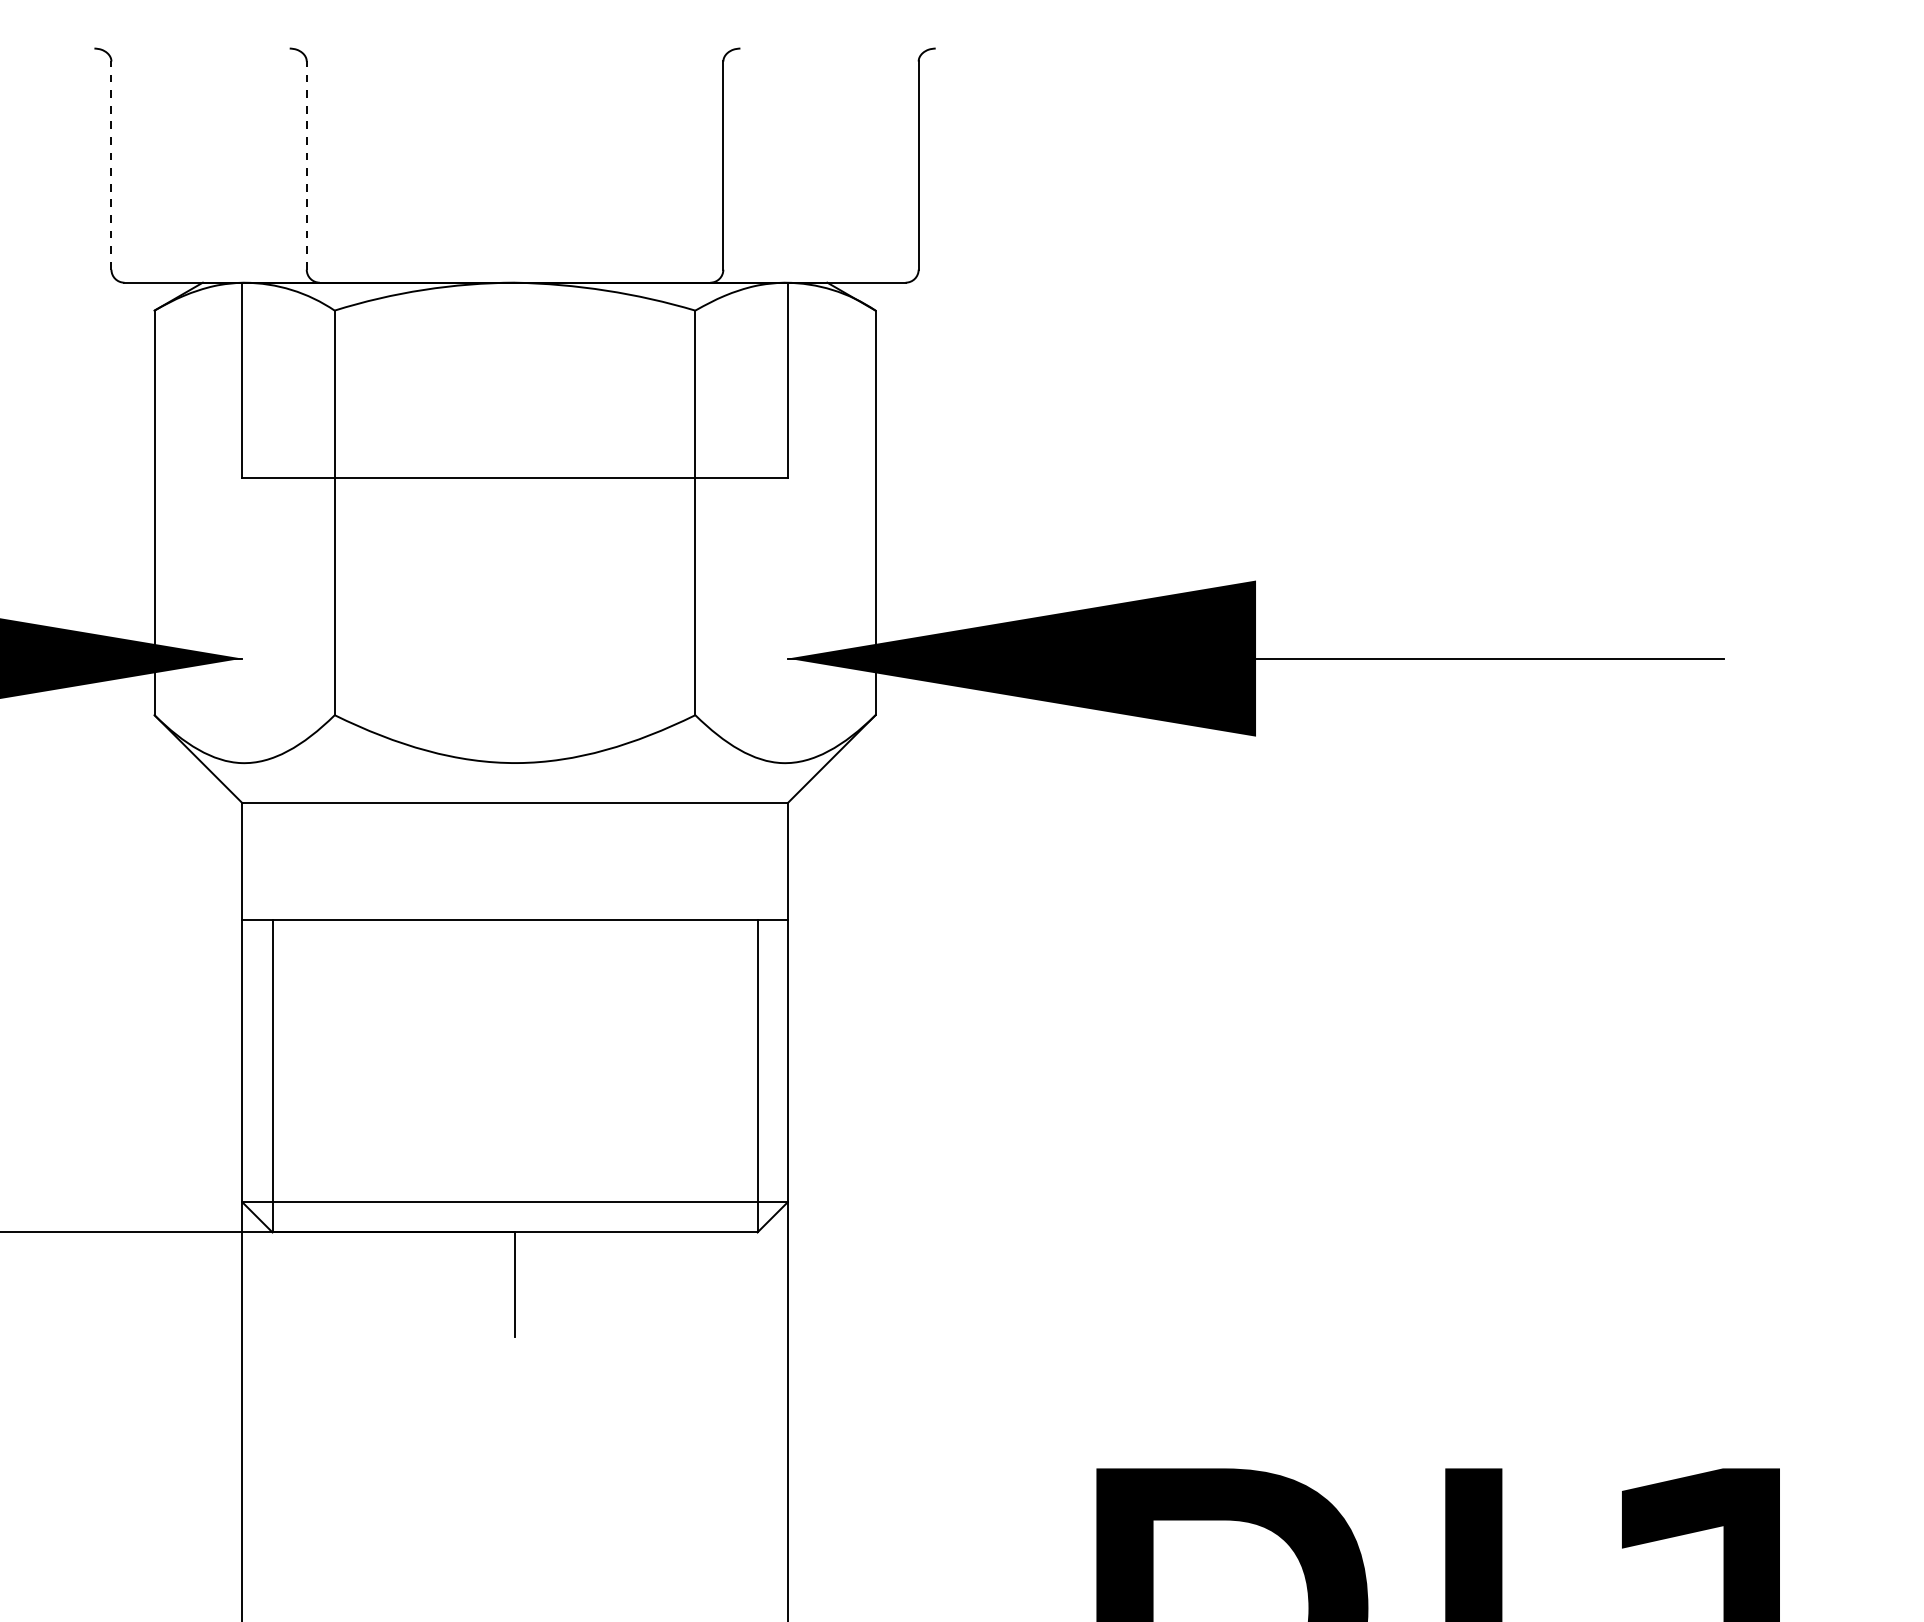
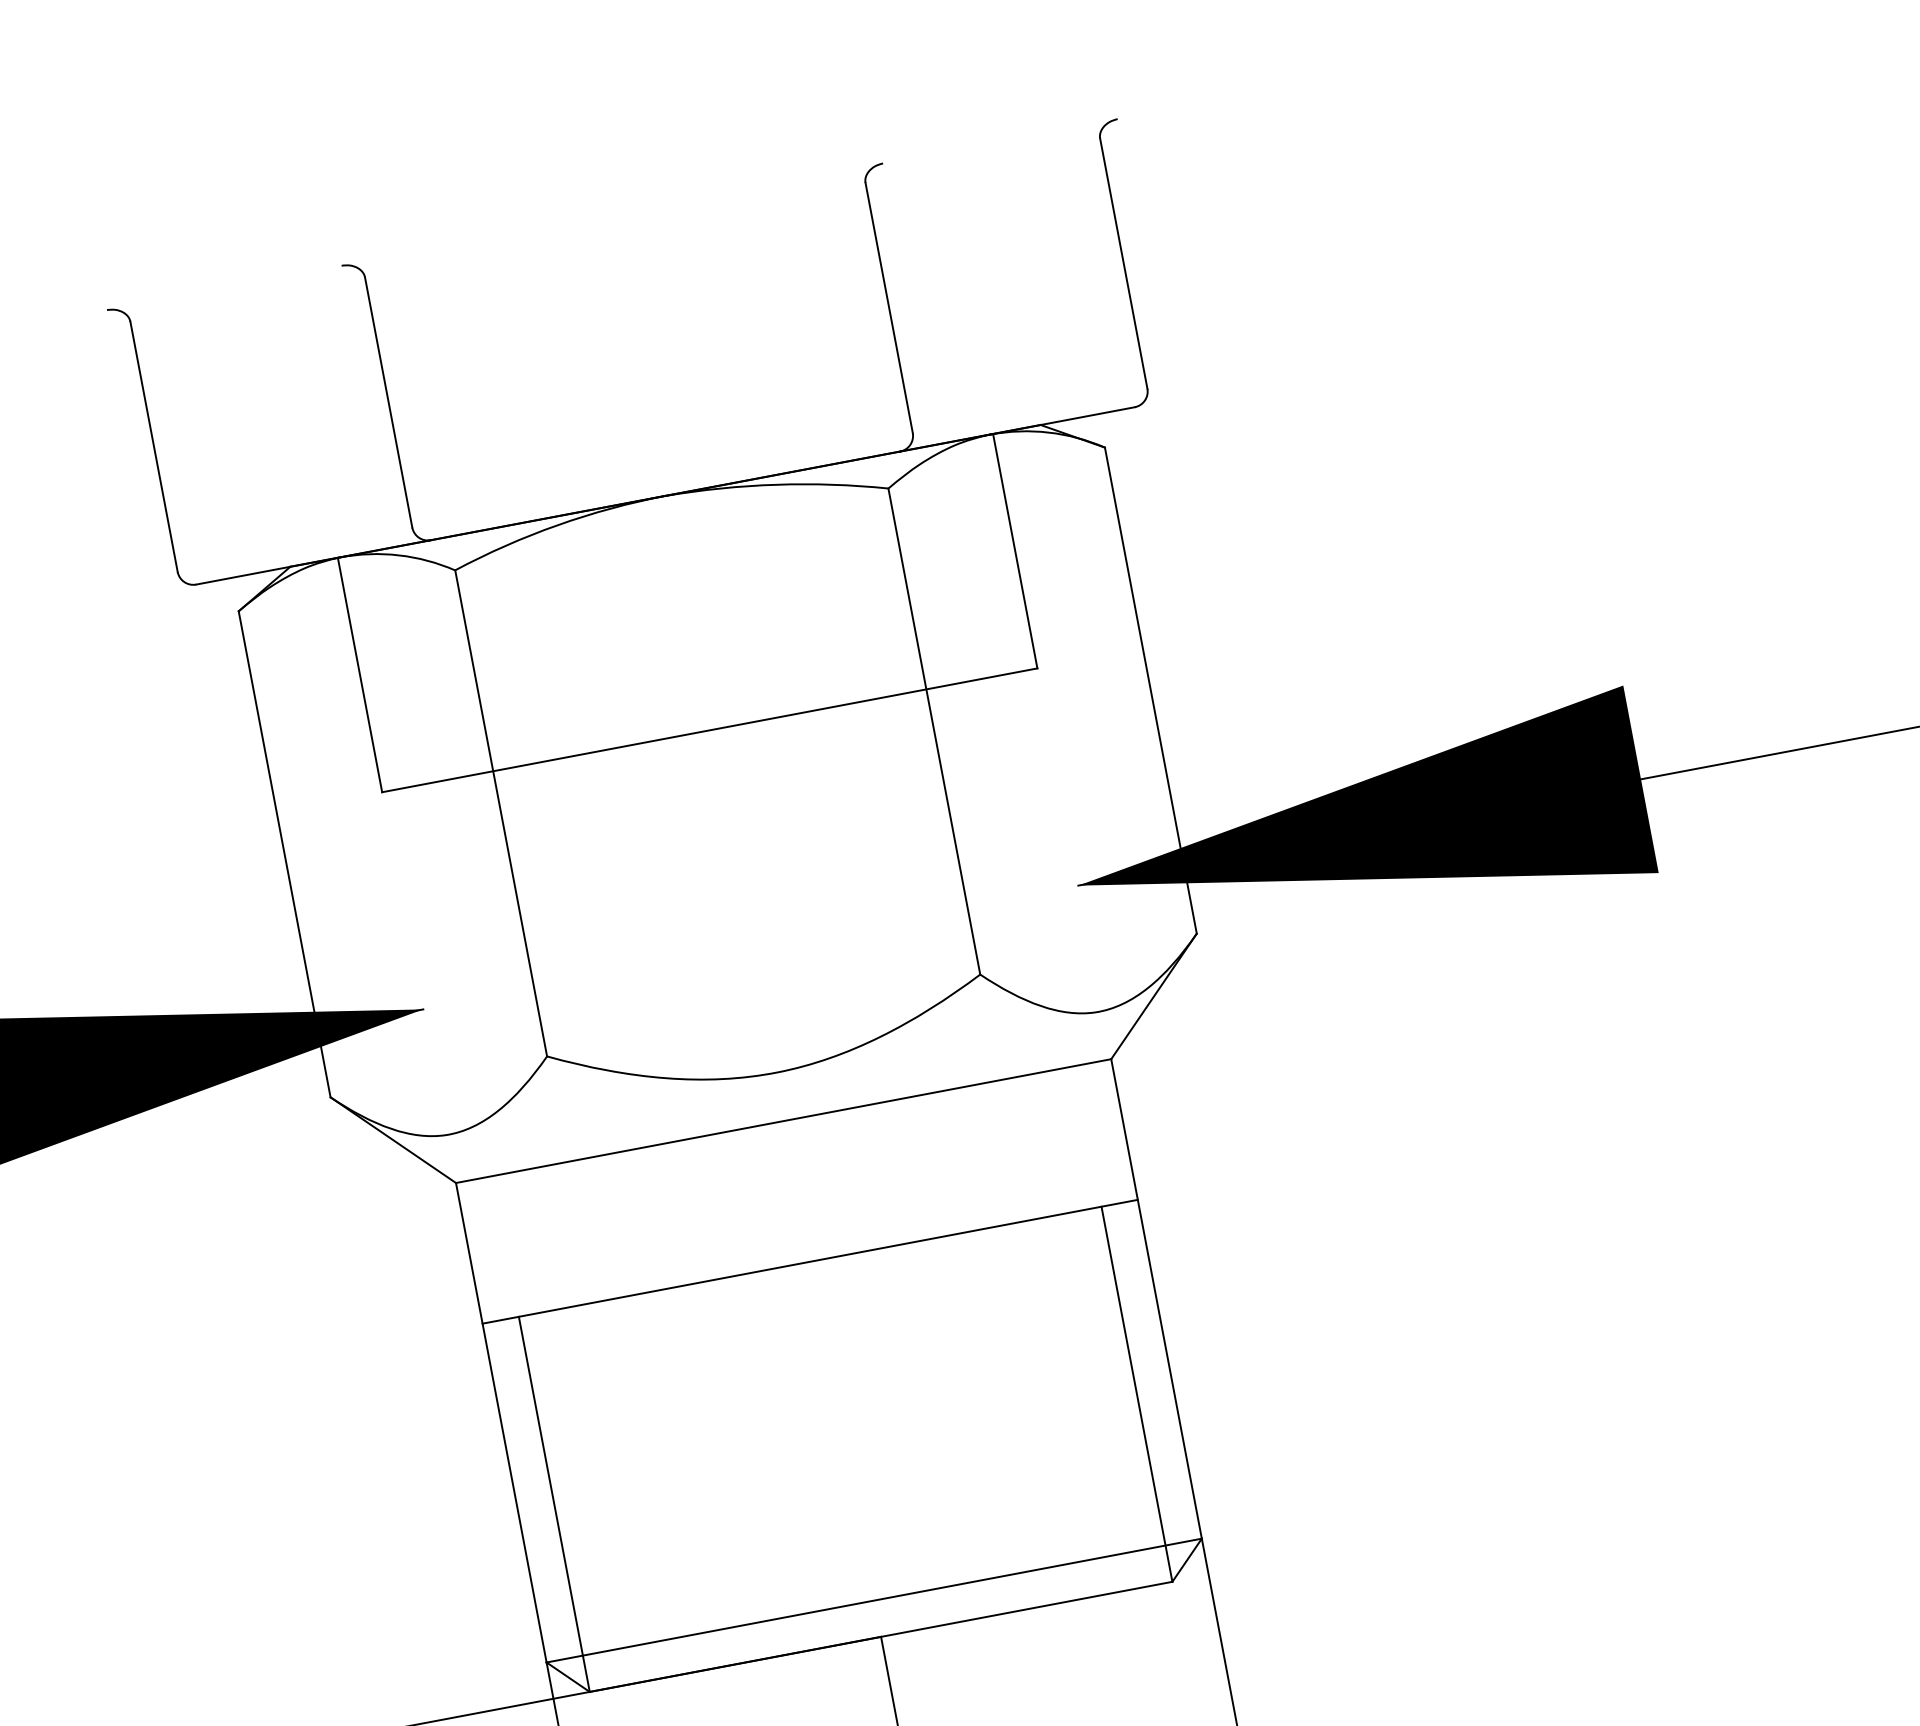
line: (111, 165) -> (154, 446), dashed -> solid
line: (306, 165) -> (388, 402), dashed -> solid

